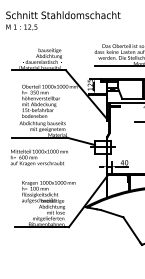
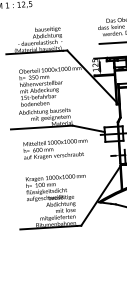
text: (38, 157) -> (54, 149), moved

